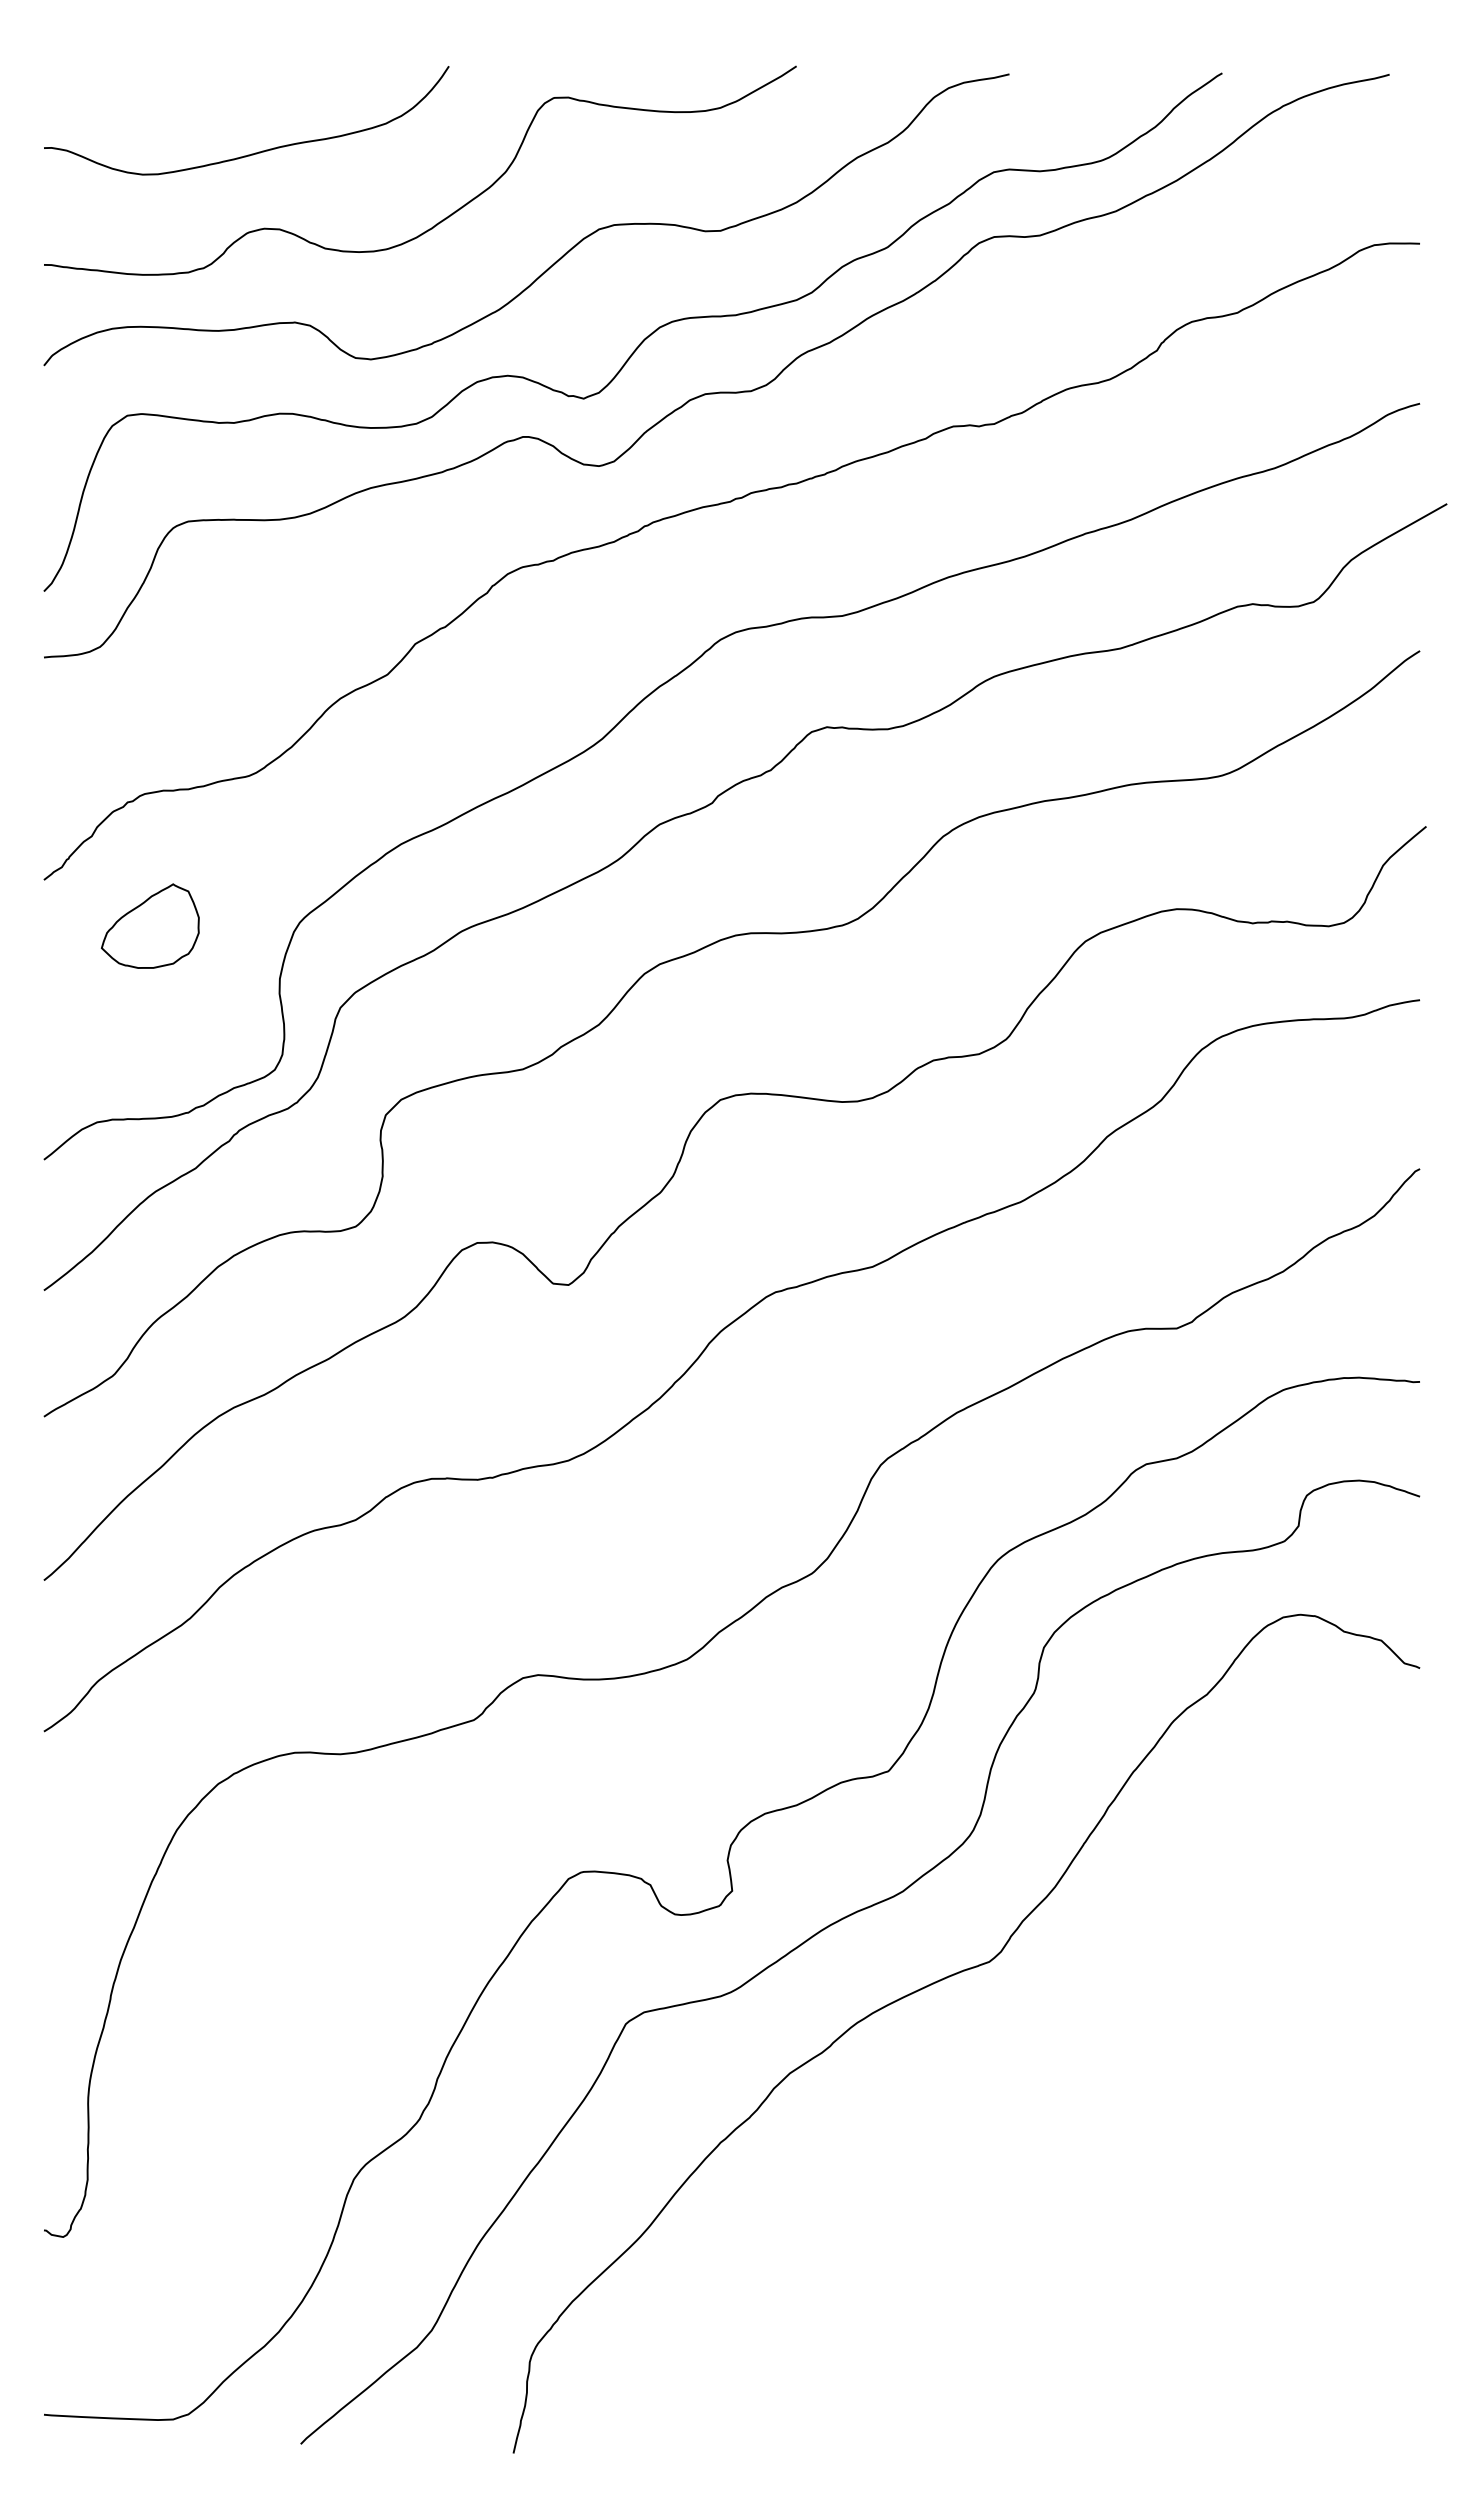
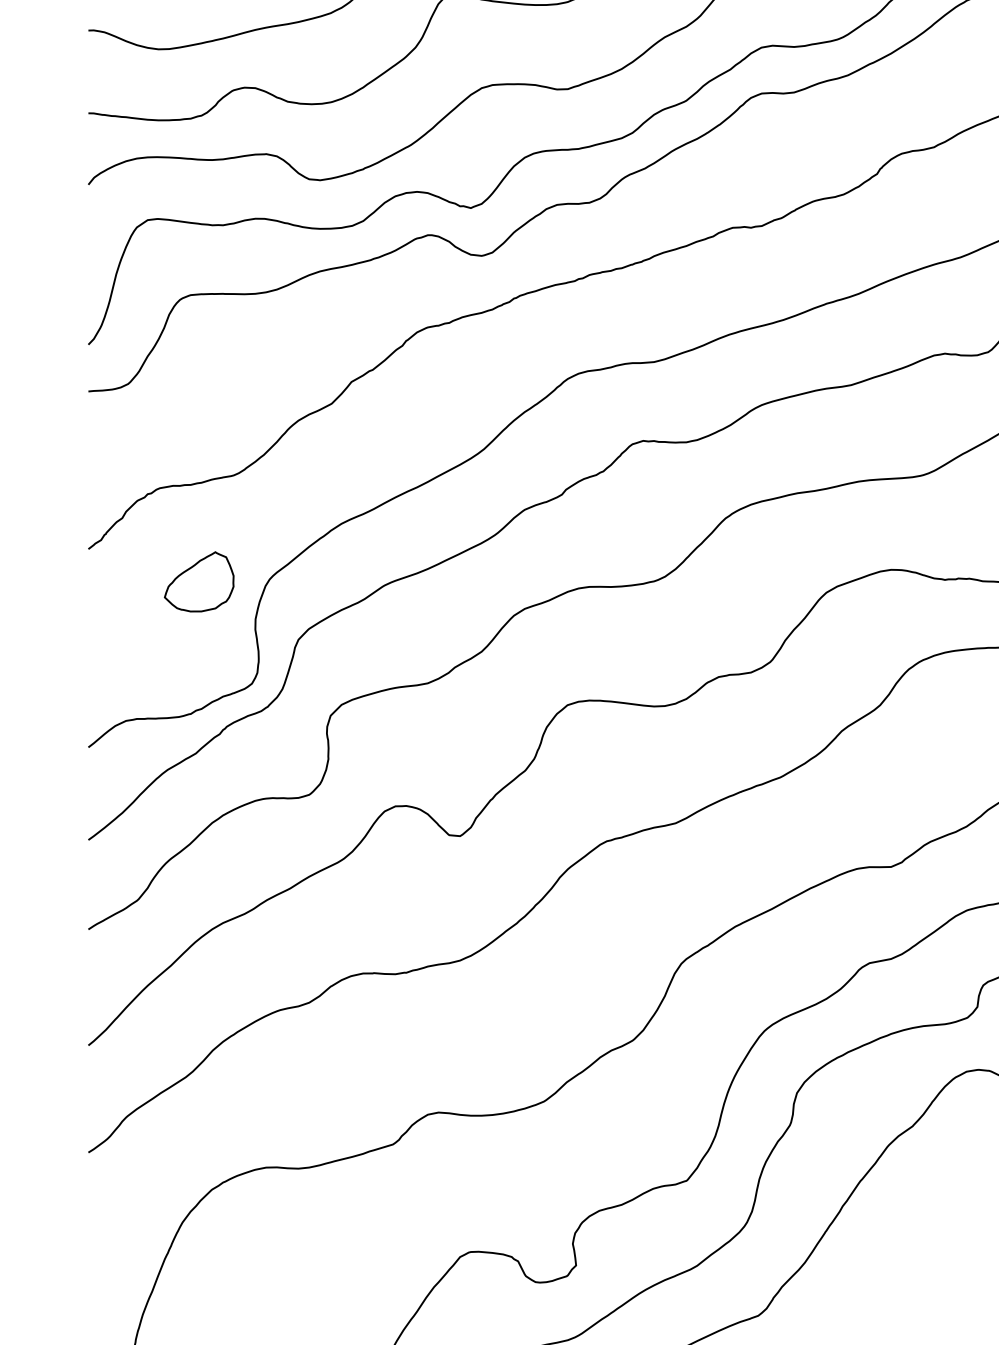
part: (149, 925) -> (198, 581), moved

